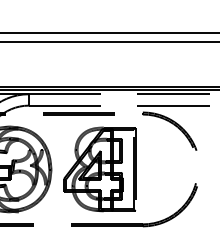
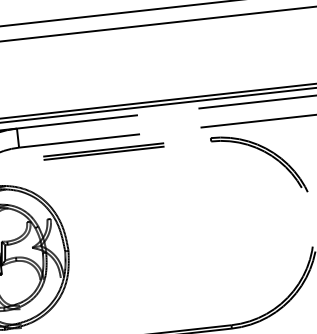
part: (99, 169) -> (148, 241), removed

